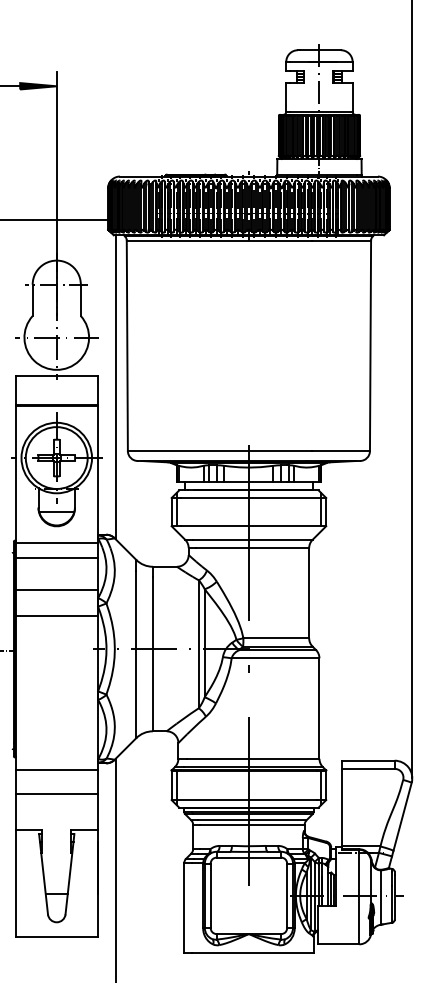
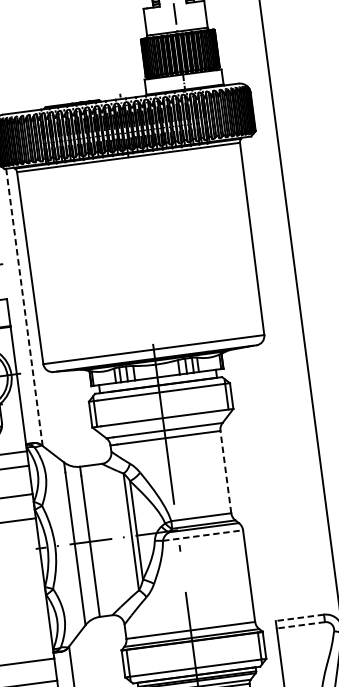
line: (115, 387) -> (24, 307), solid -> dashed
line: (309, 592) -> (226, 471), solid -> dashed
line: (275, 658) -> (203, 535), solid -> dashed
line: (367, 760) -> (299, 617), solid -> dashed
line: (367, 768) -> (300, 625), solid -> dashed

